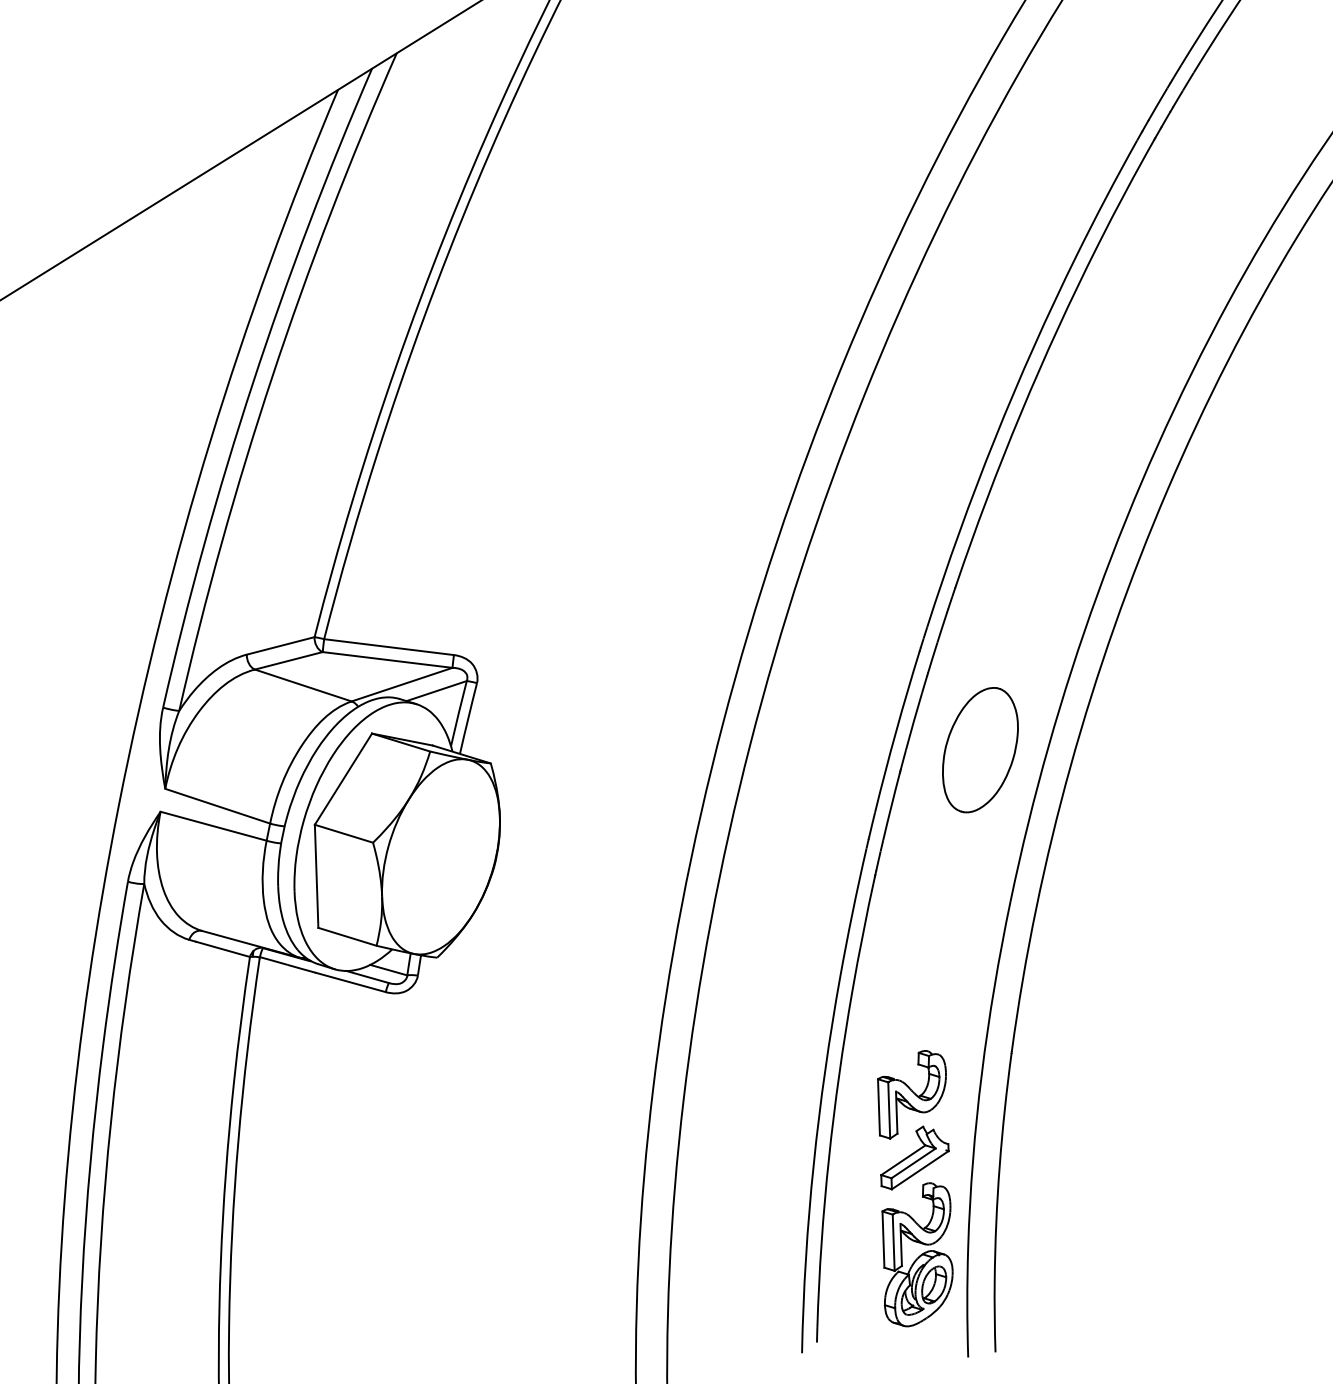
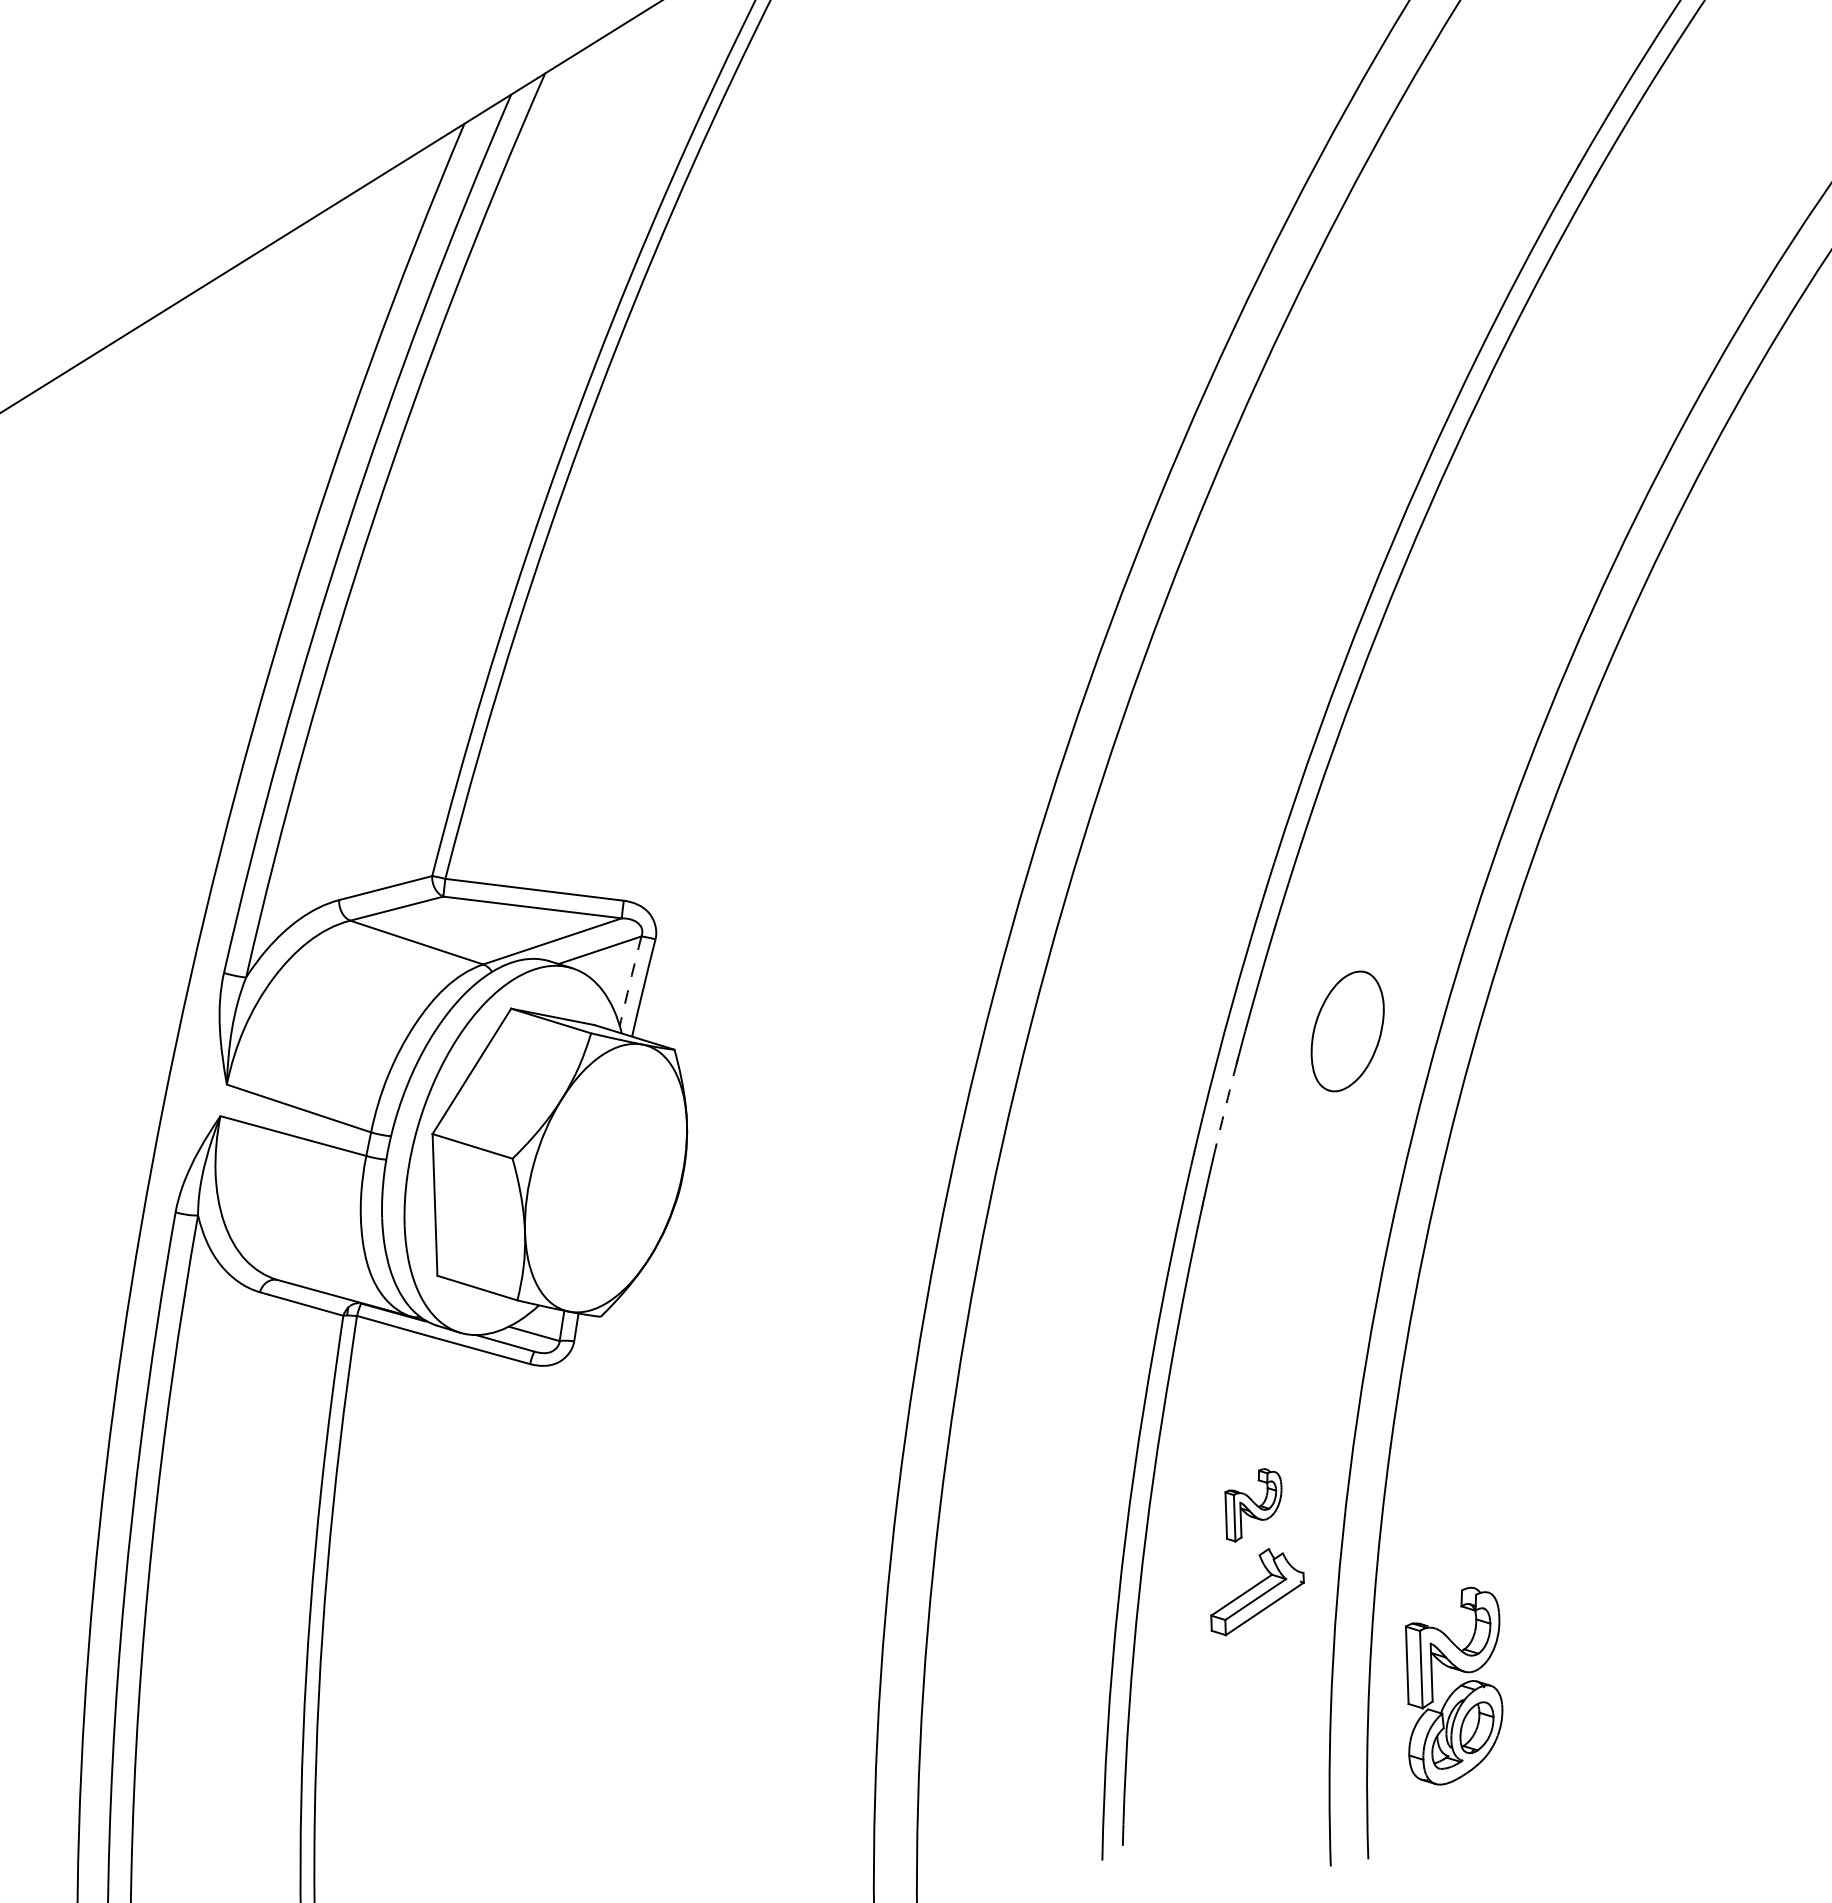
arc: (458, 713) -> (630, 981), solid -> dashed
part: (980, 750) -> (1347, 1031), size x0.7
arc: (891, 806) -> (1225, 1108), solid -> dashed
part: (911, 1094) -> (1253, 1505), size x0.6
part: (917, 1254) -> (1454, 1685), moved

